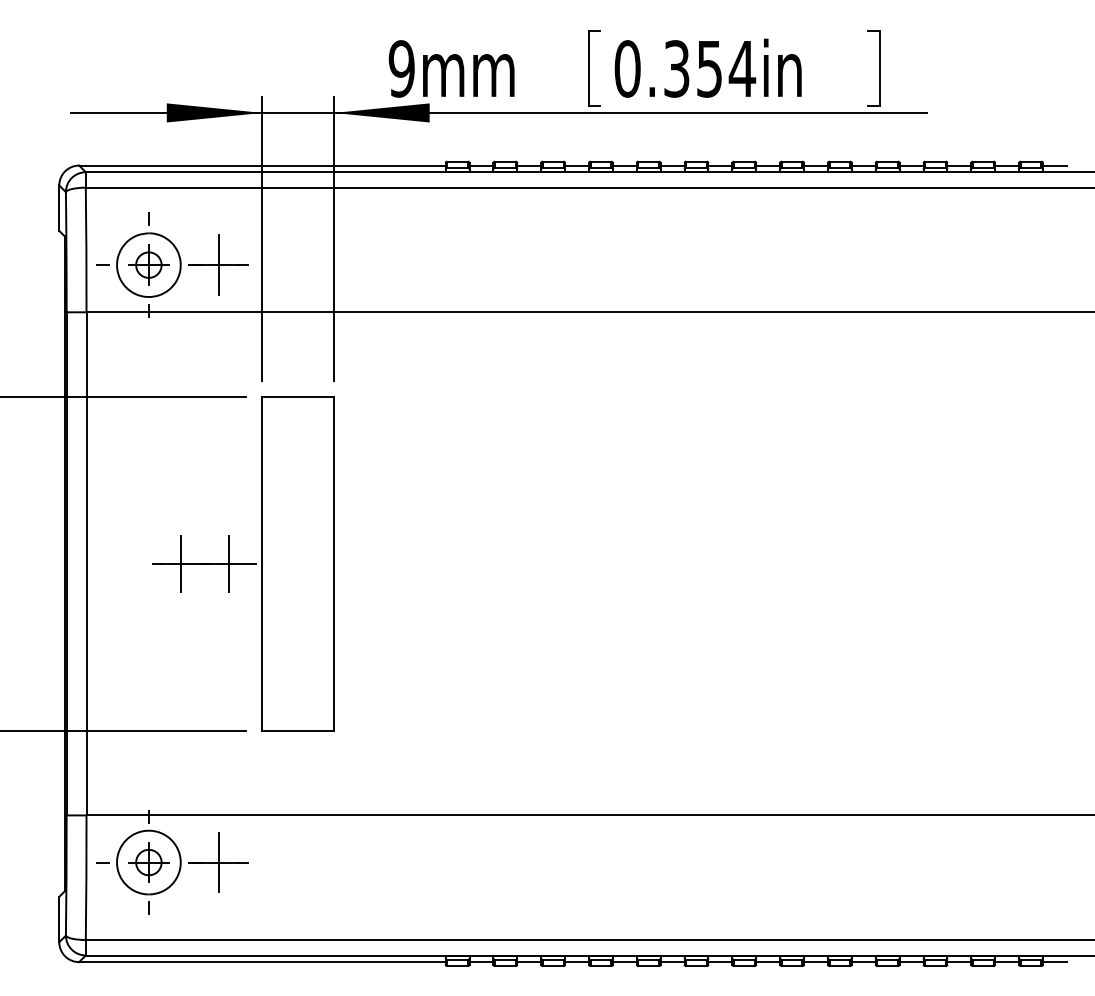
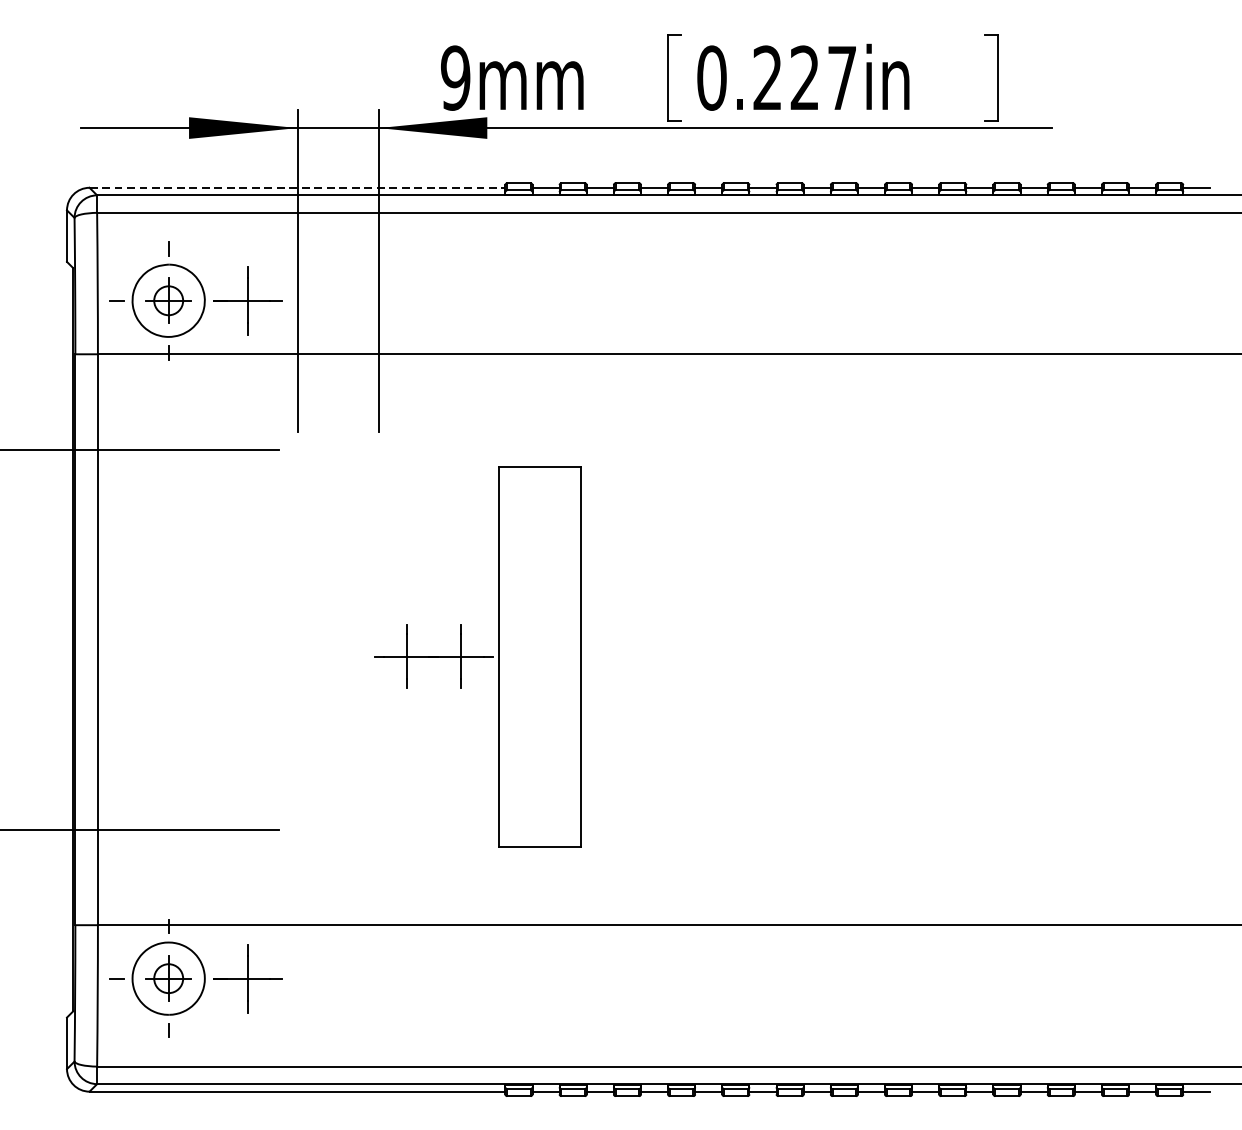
text: (710, 68) -> (805, 77), 0.354in -> 0.227in
line: (262, 165) -> (297, 187), solid -> dashed
part: (243, 563) -> (478, 656), moved

